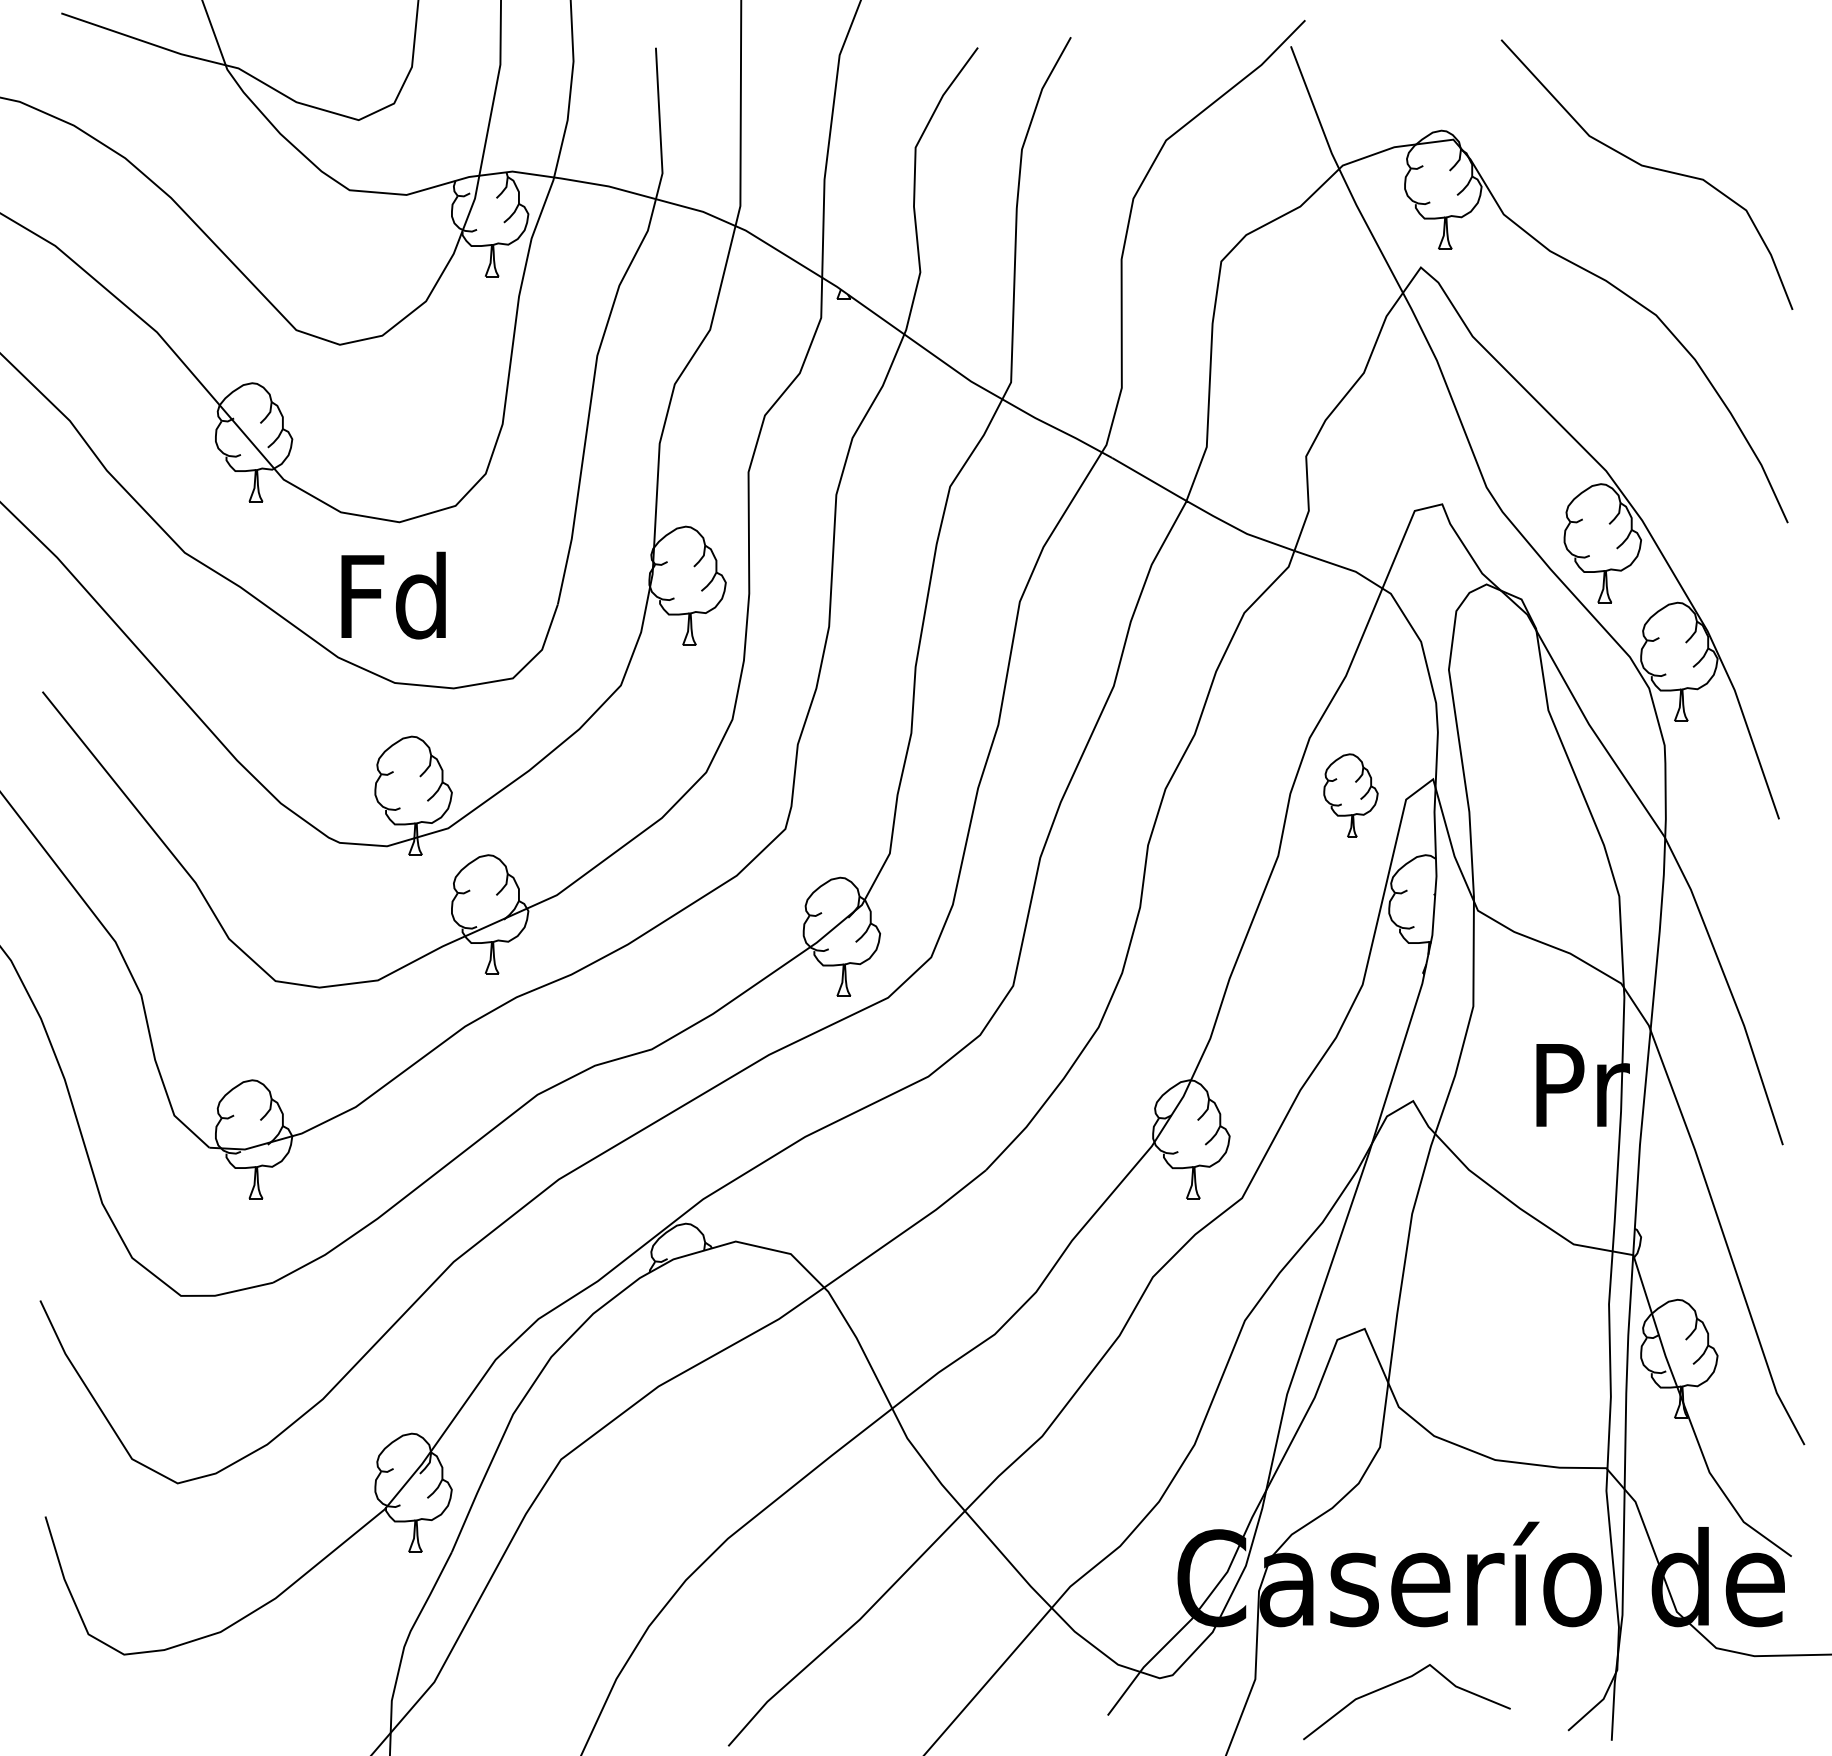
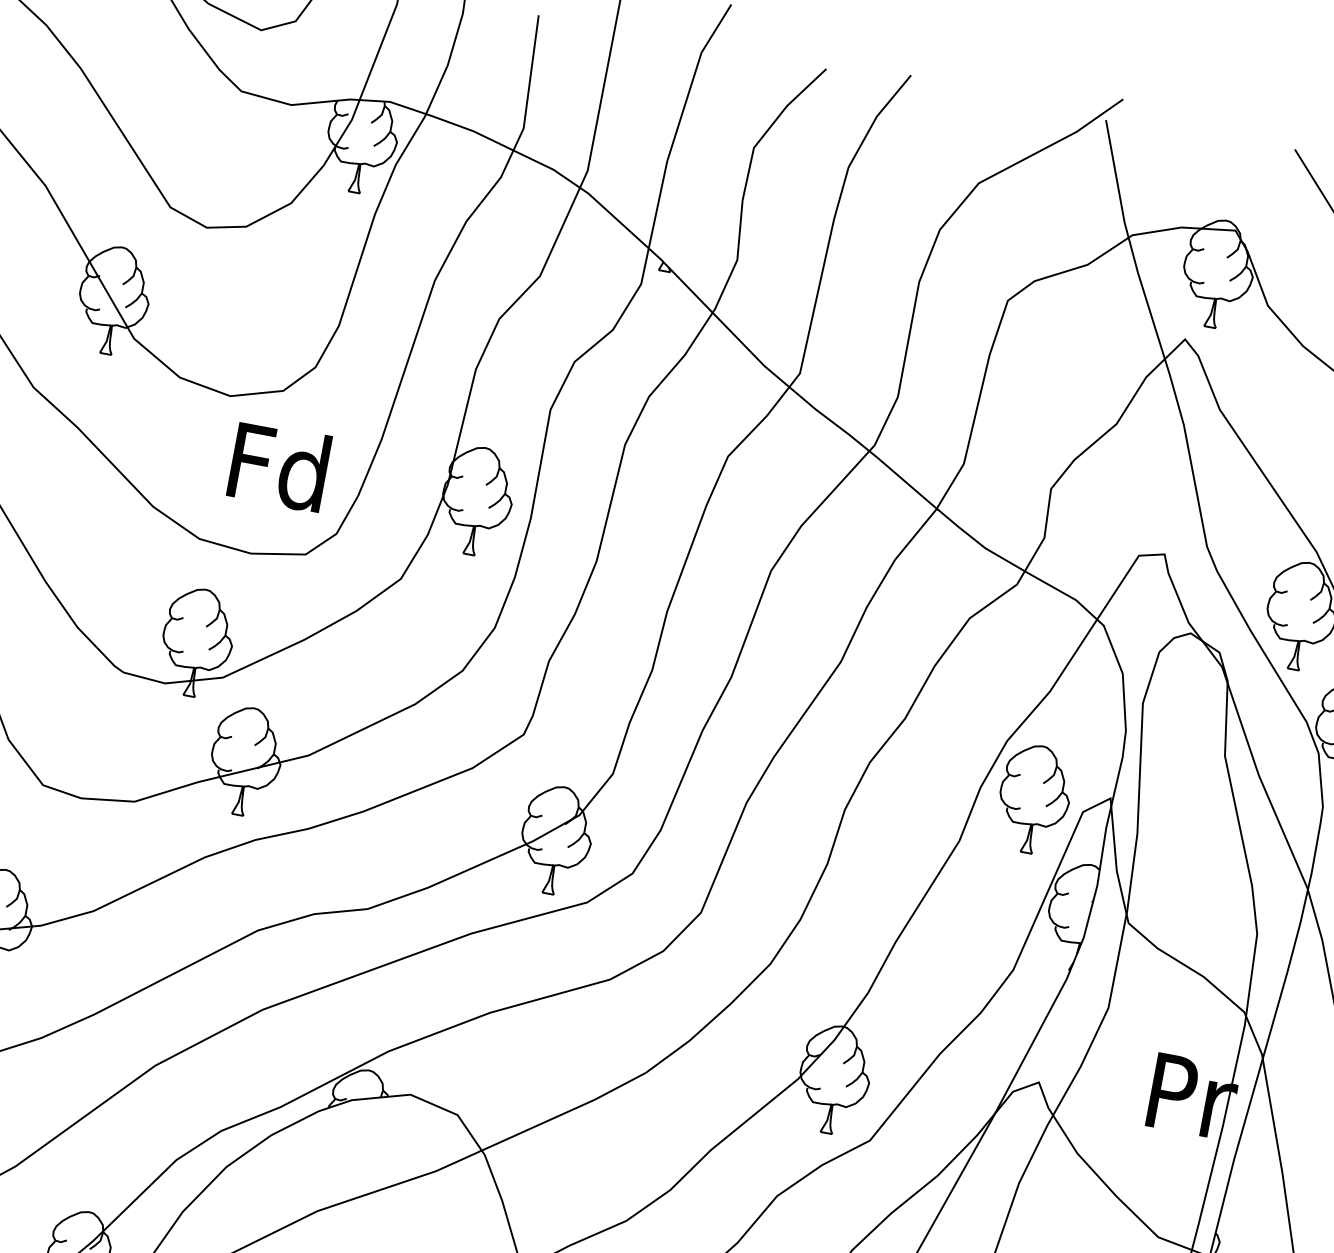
text: (393, 595) -> (279, 466), moved
part: (1350, 795) -> (1034, 799), size x1.43

